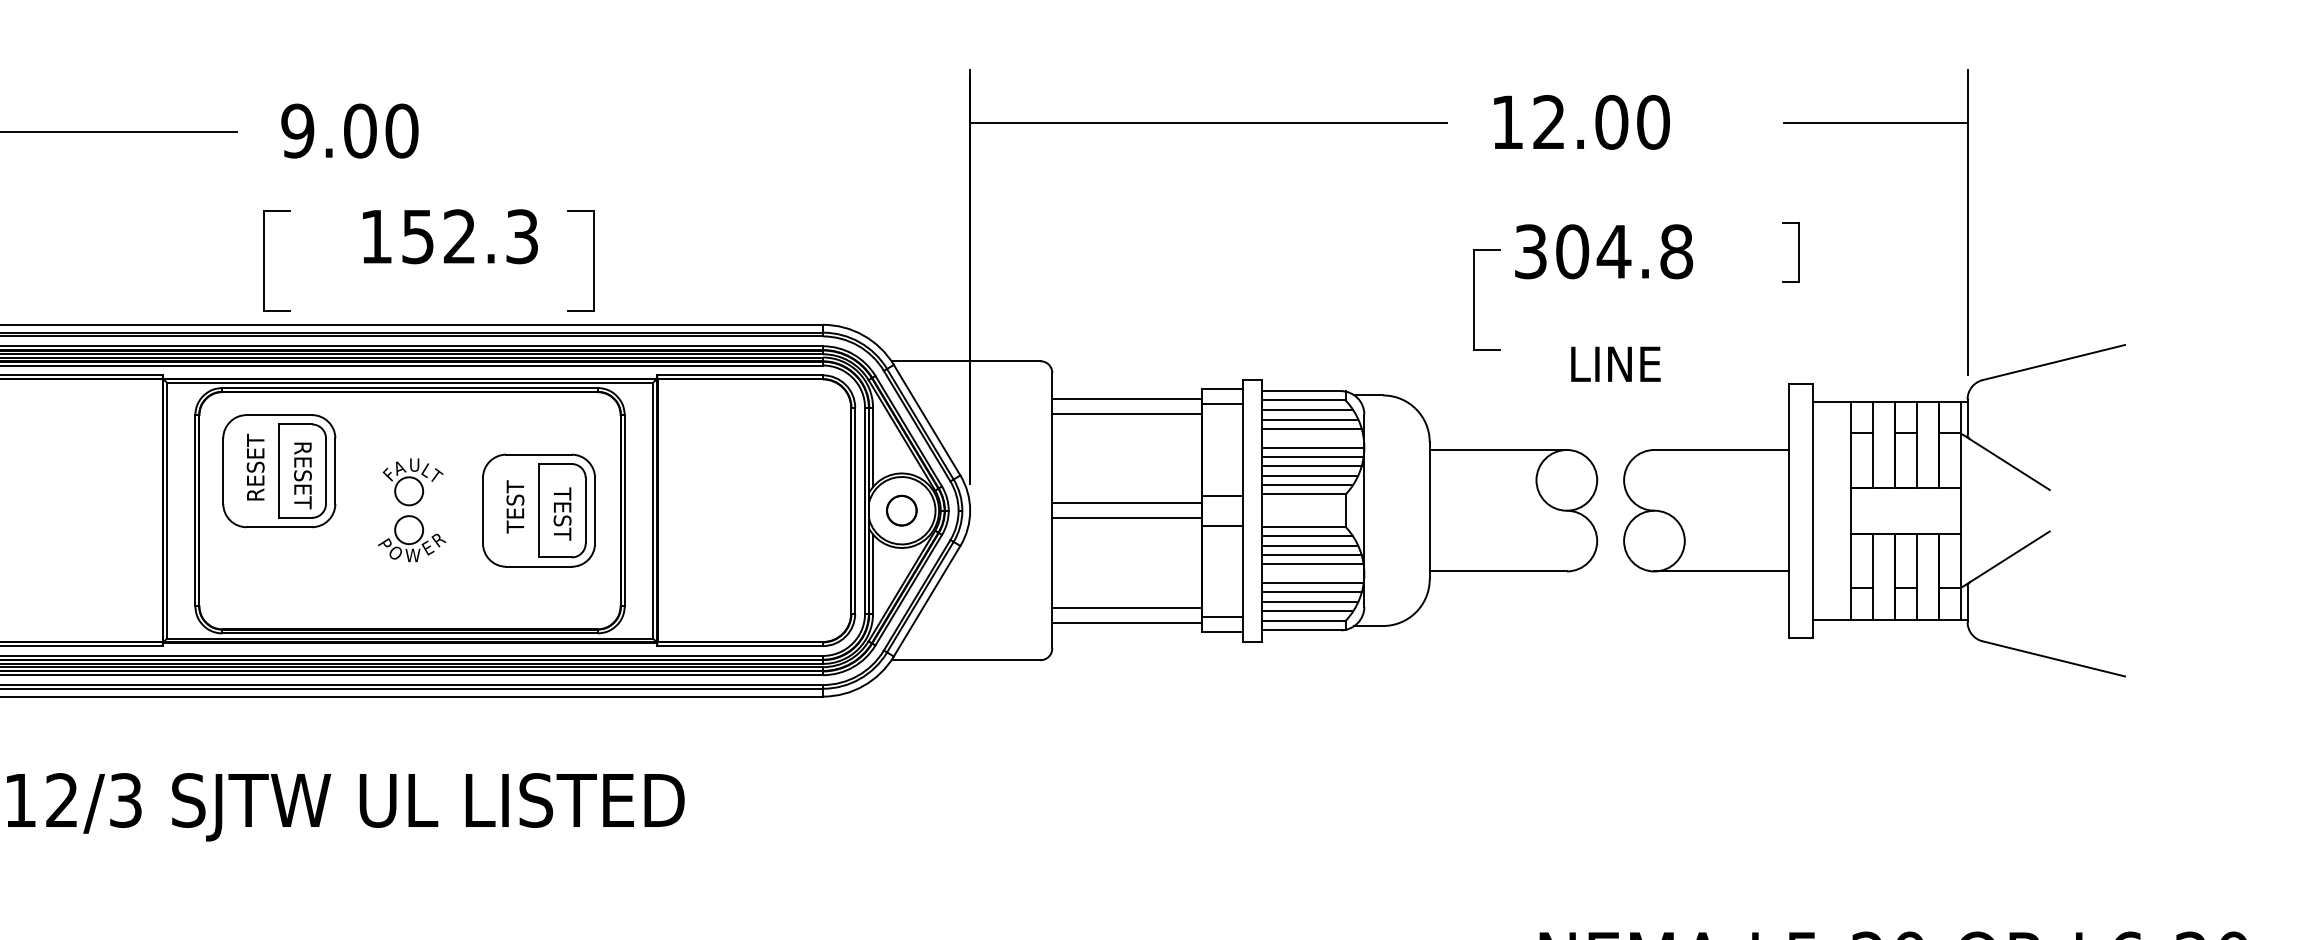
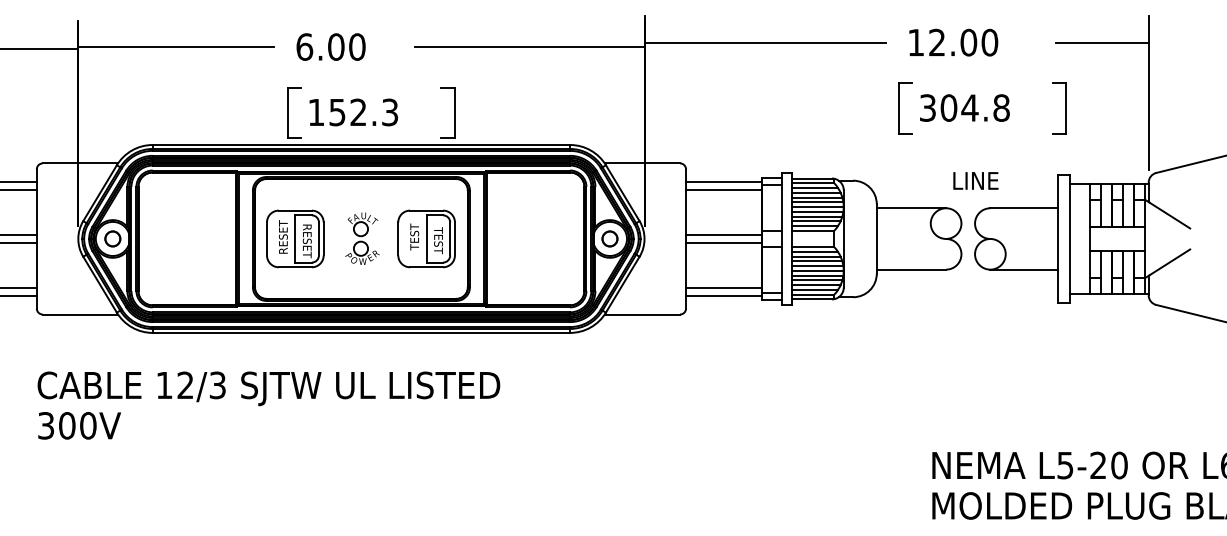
text: (297, 129) -> (304, 46), 9.00 -> 6.00
line: (742, 131) -> (529, 47), added
text: (449, 236) -> (353, 112), moved
part: (1791, 252) -> (1059, 108), size x1.67
part: (1486, 300) -> (905, 108), moved
text: (1615, 363) -> (975, 180), moved
line: (1312, 438) -> (817, 202), added
part: (279, 470) -> (295, 238), moved
line: (1312, 573) -> (817, 270), added

